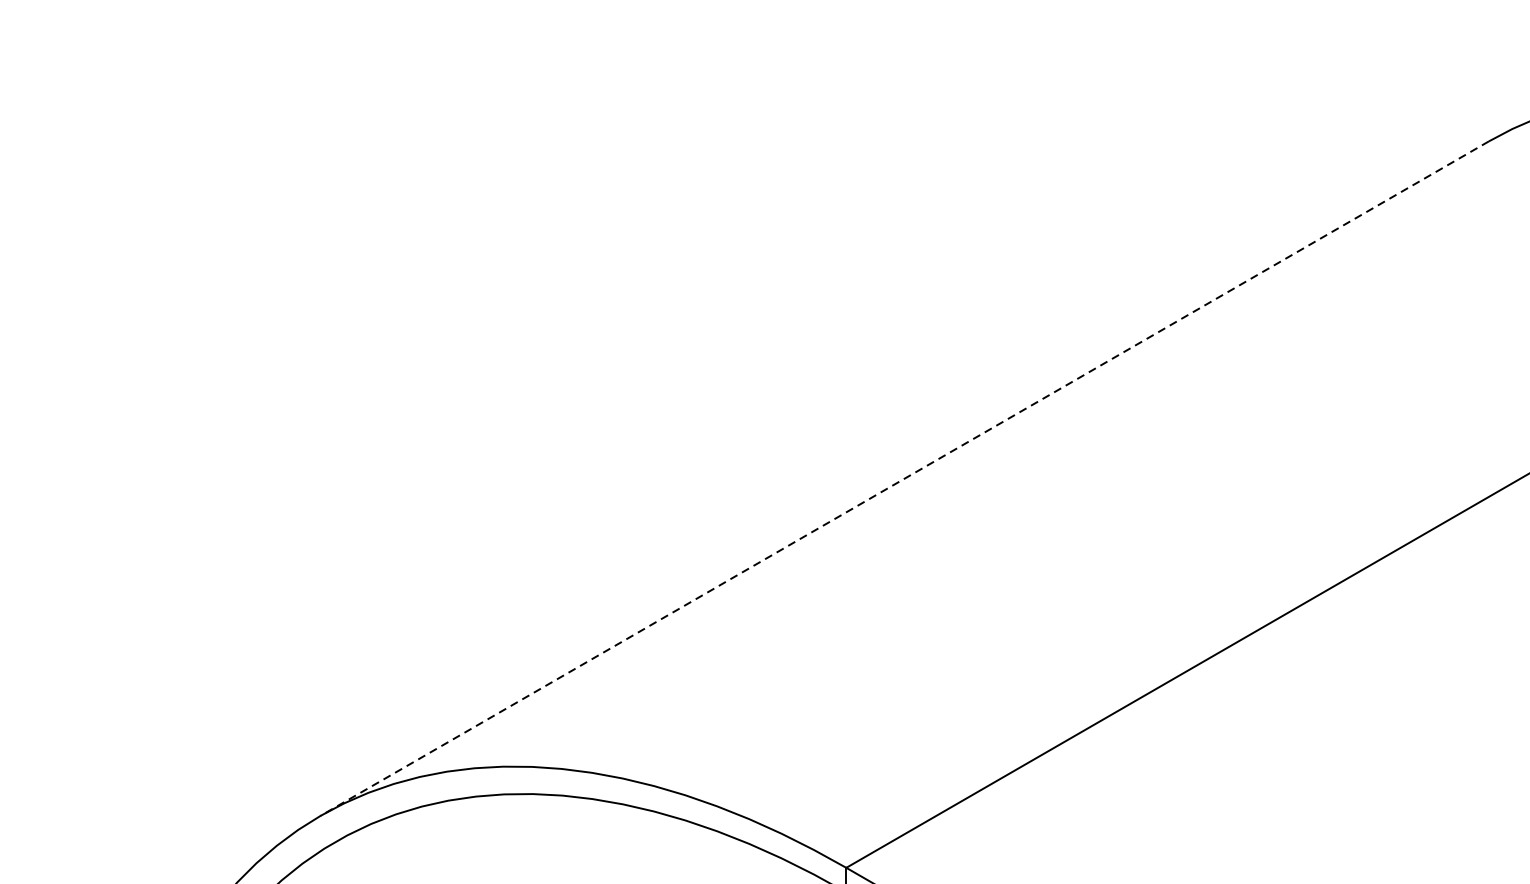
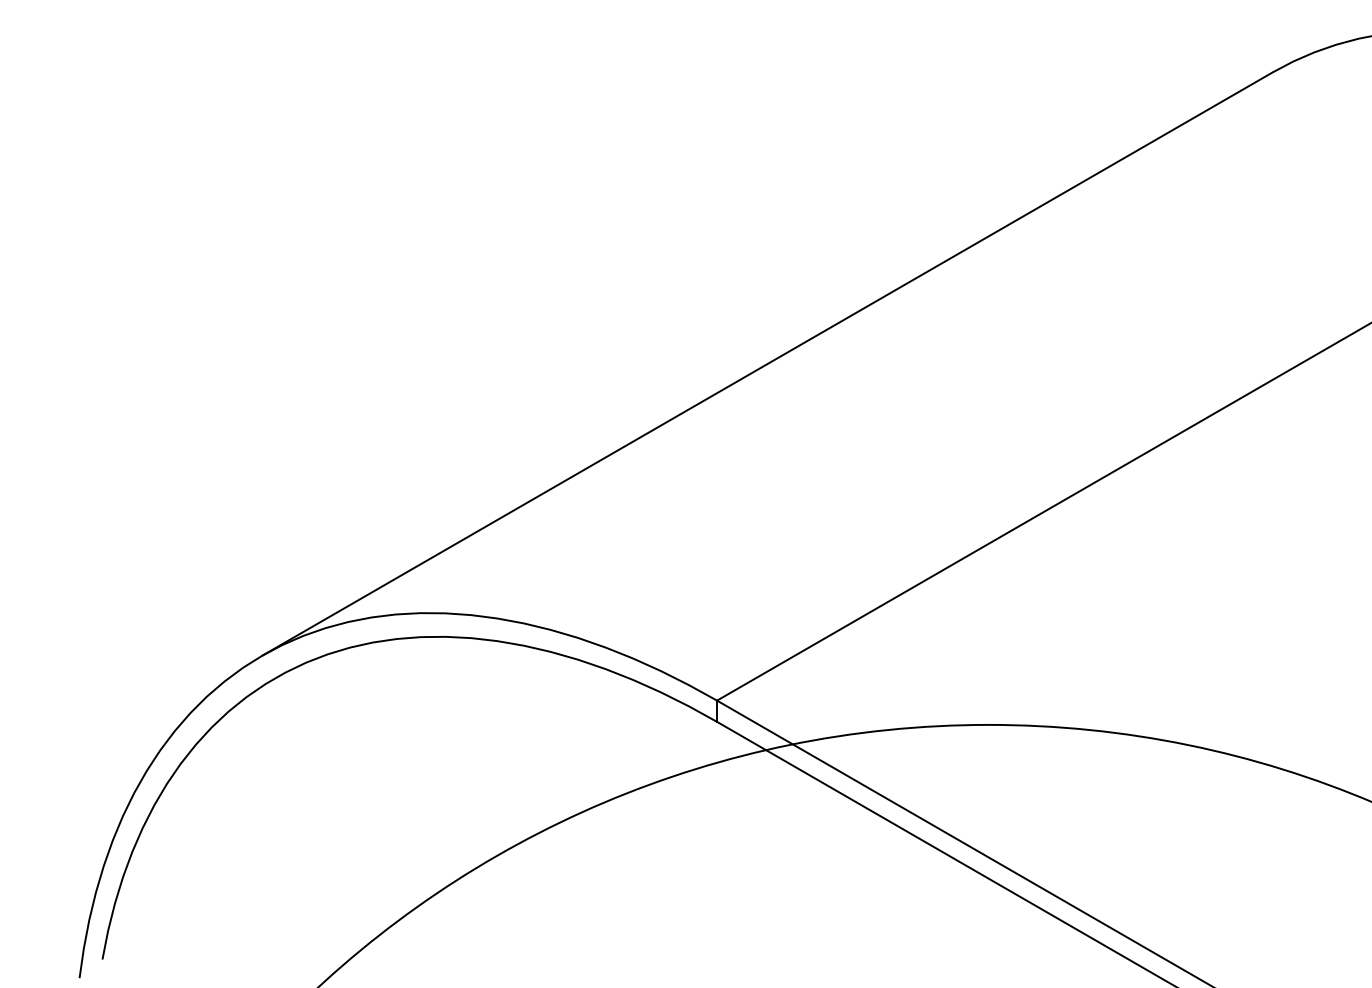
line: (904, 479) -> (767, 364), dashed -> solid

